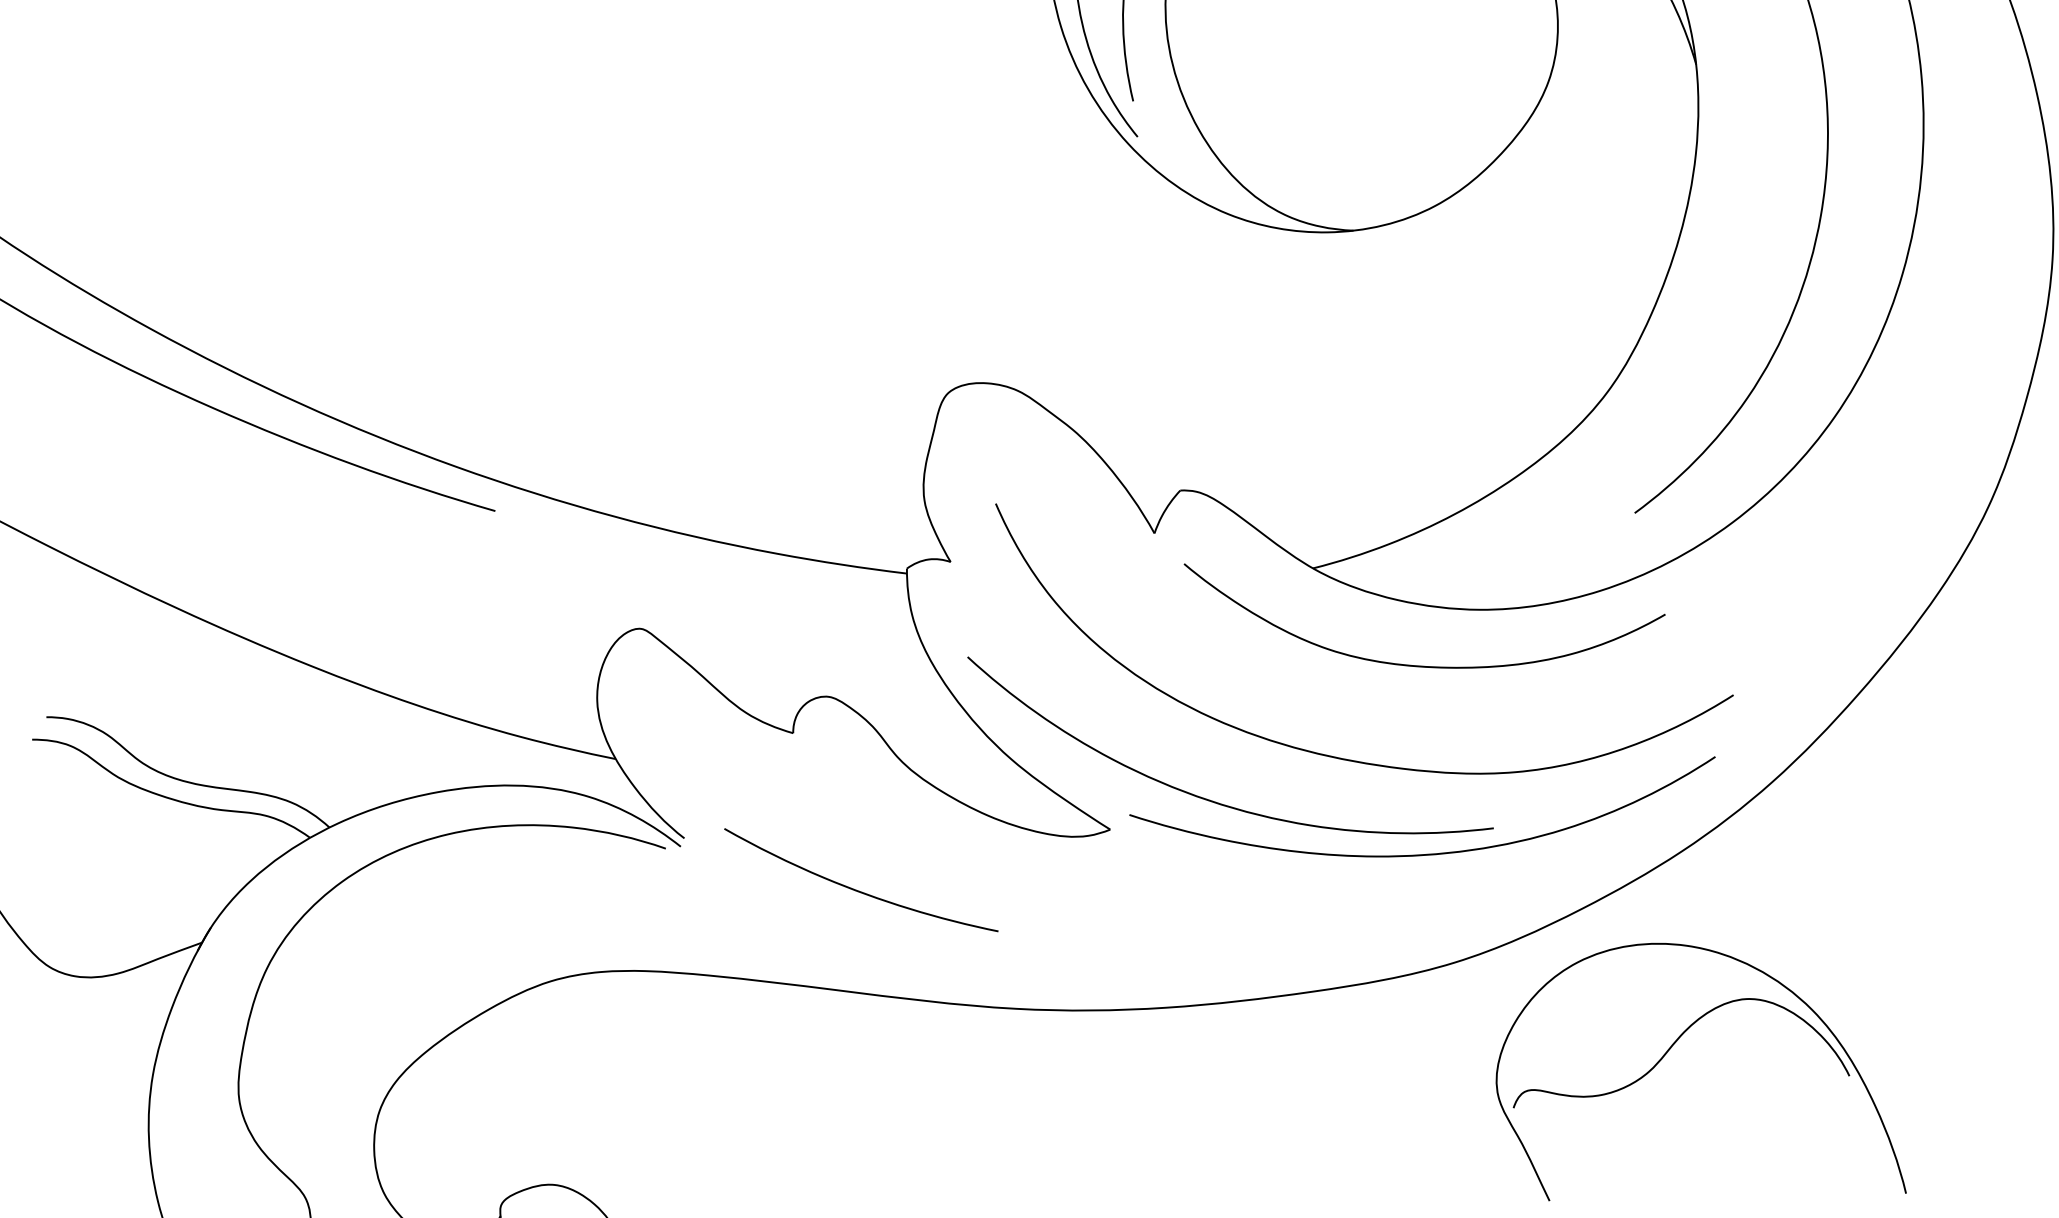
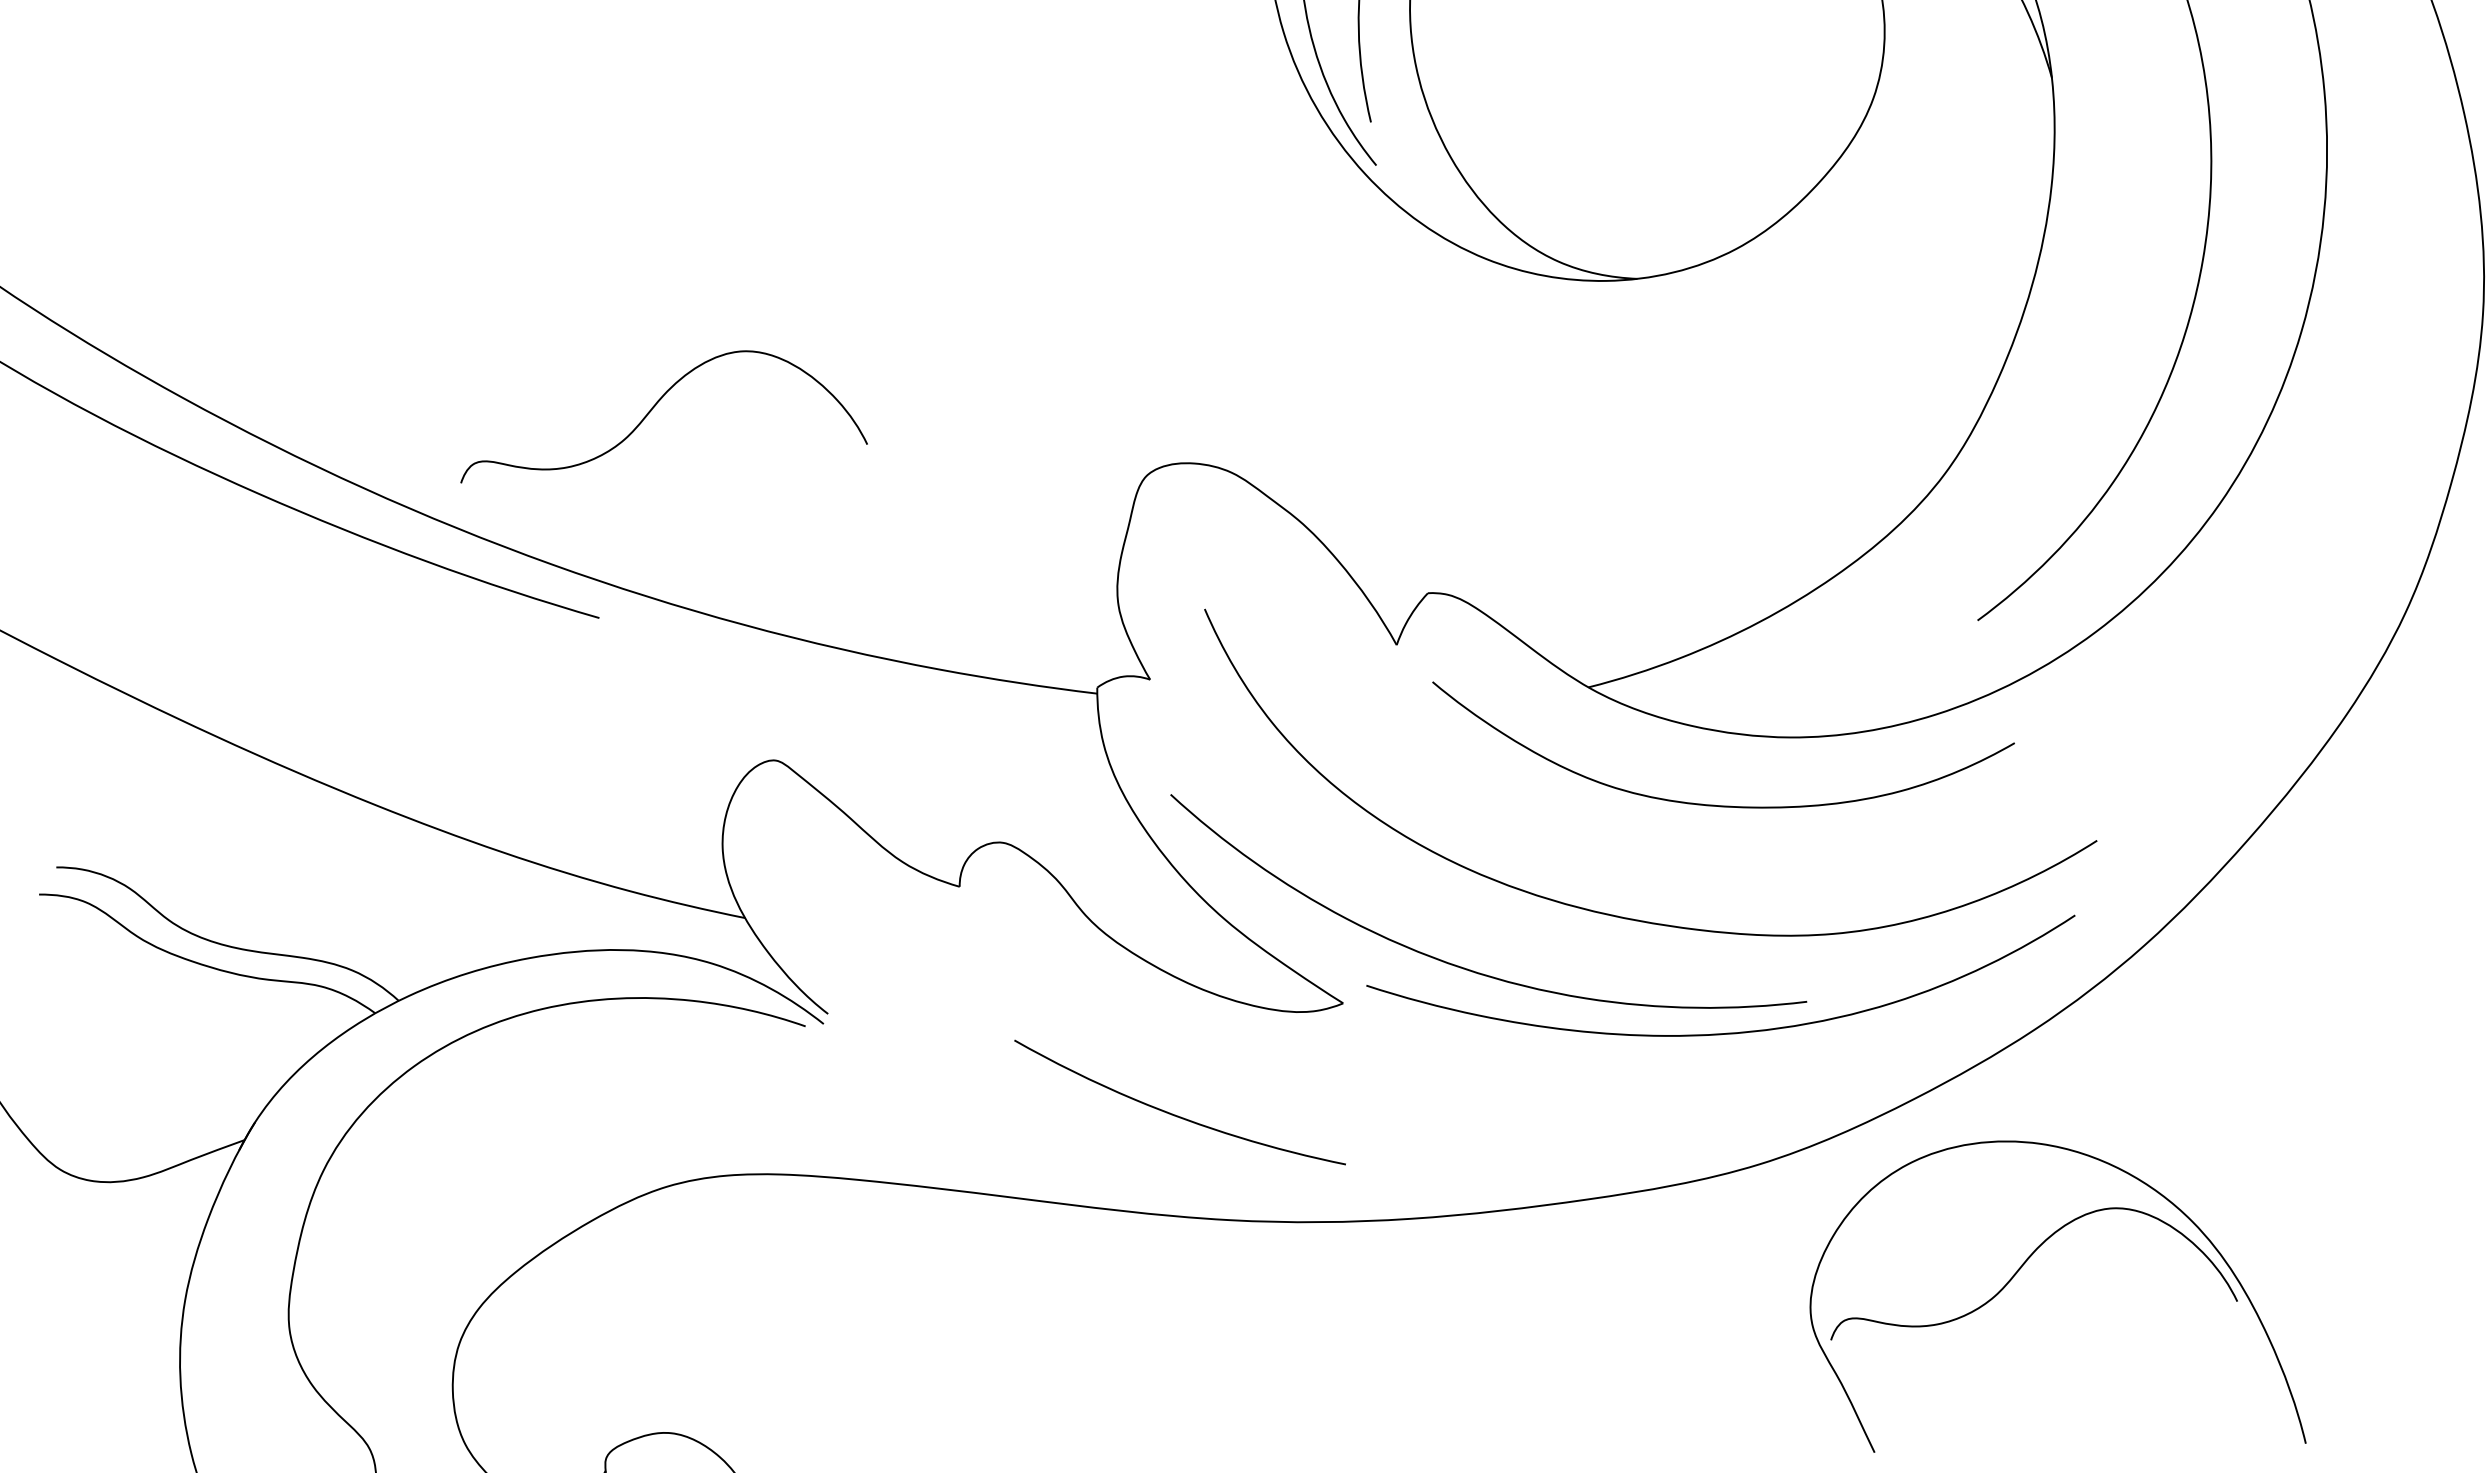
curve: (540, 337) -> (654, 407), added
curve: (857, 890) -> (1175, 1114), moved

